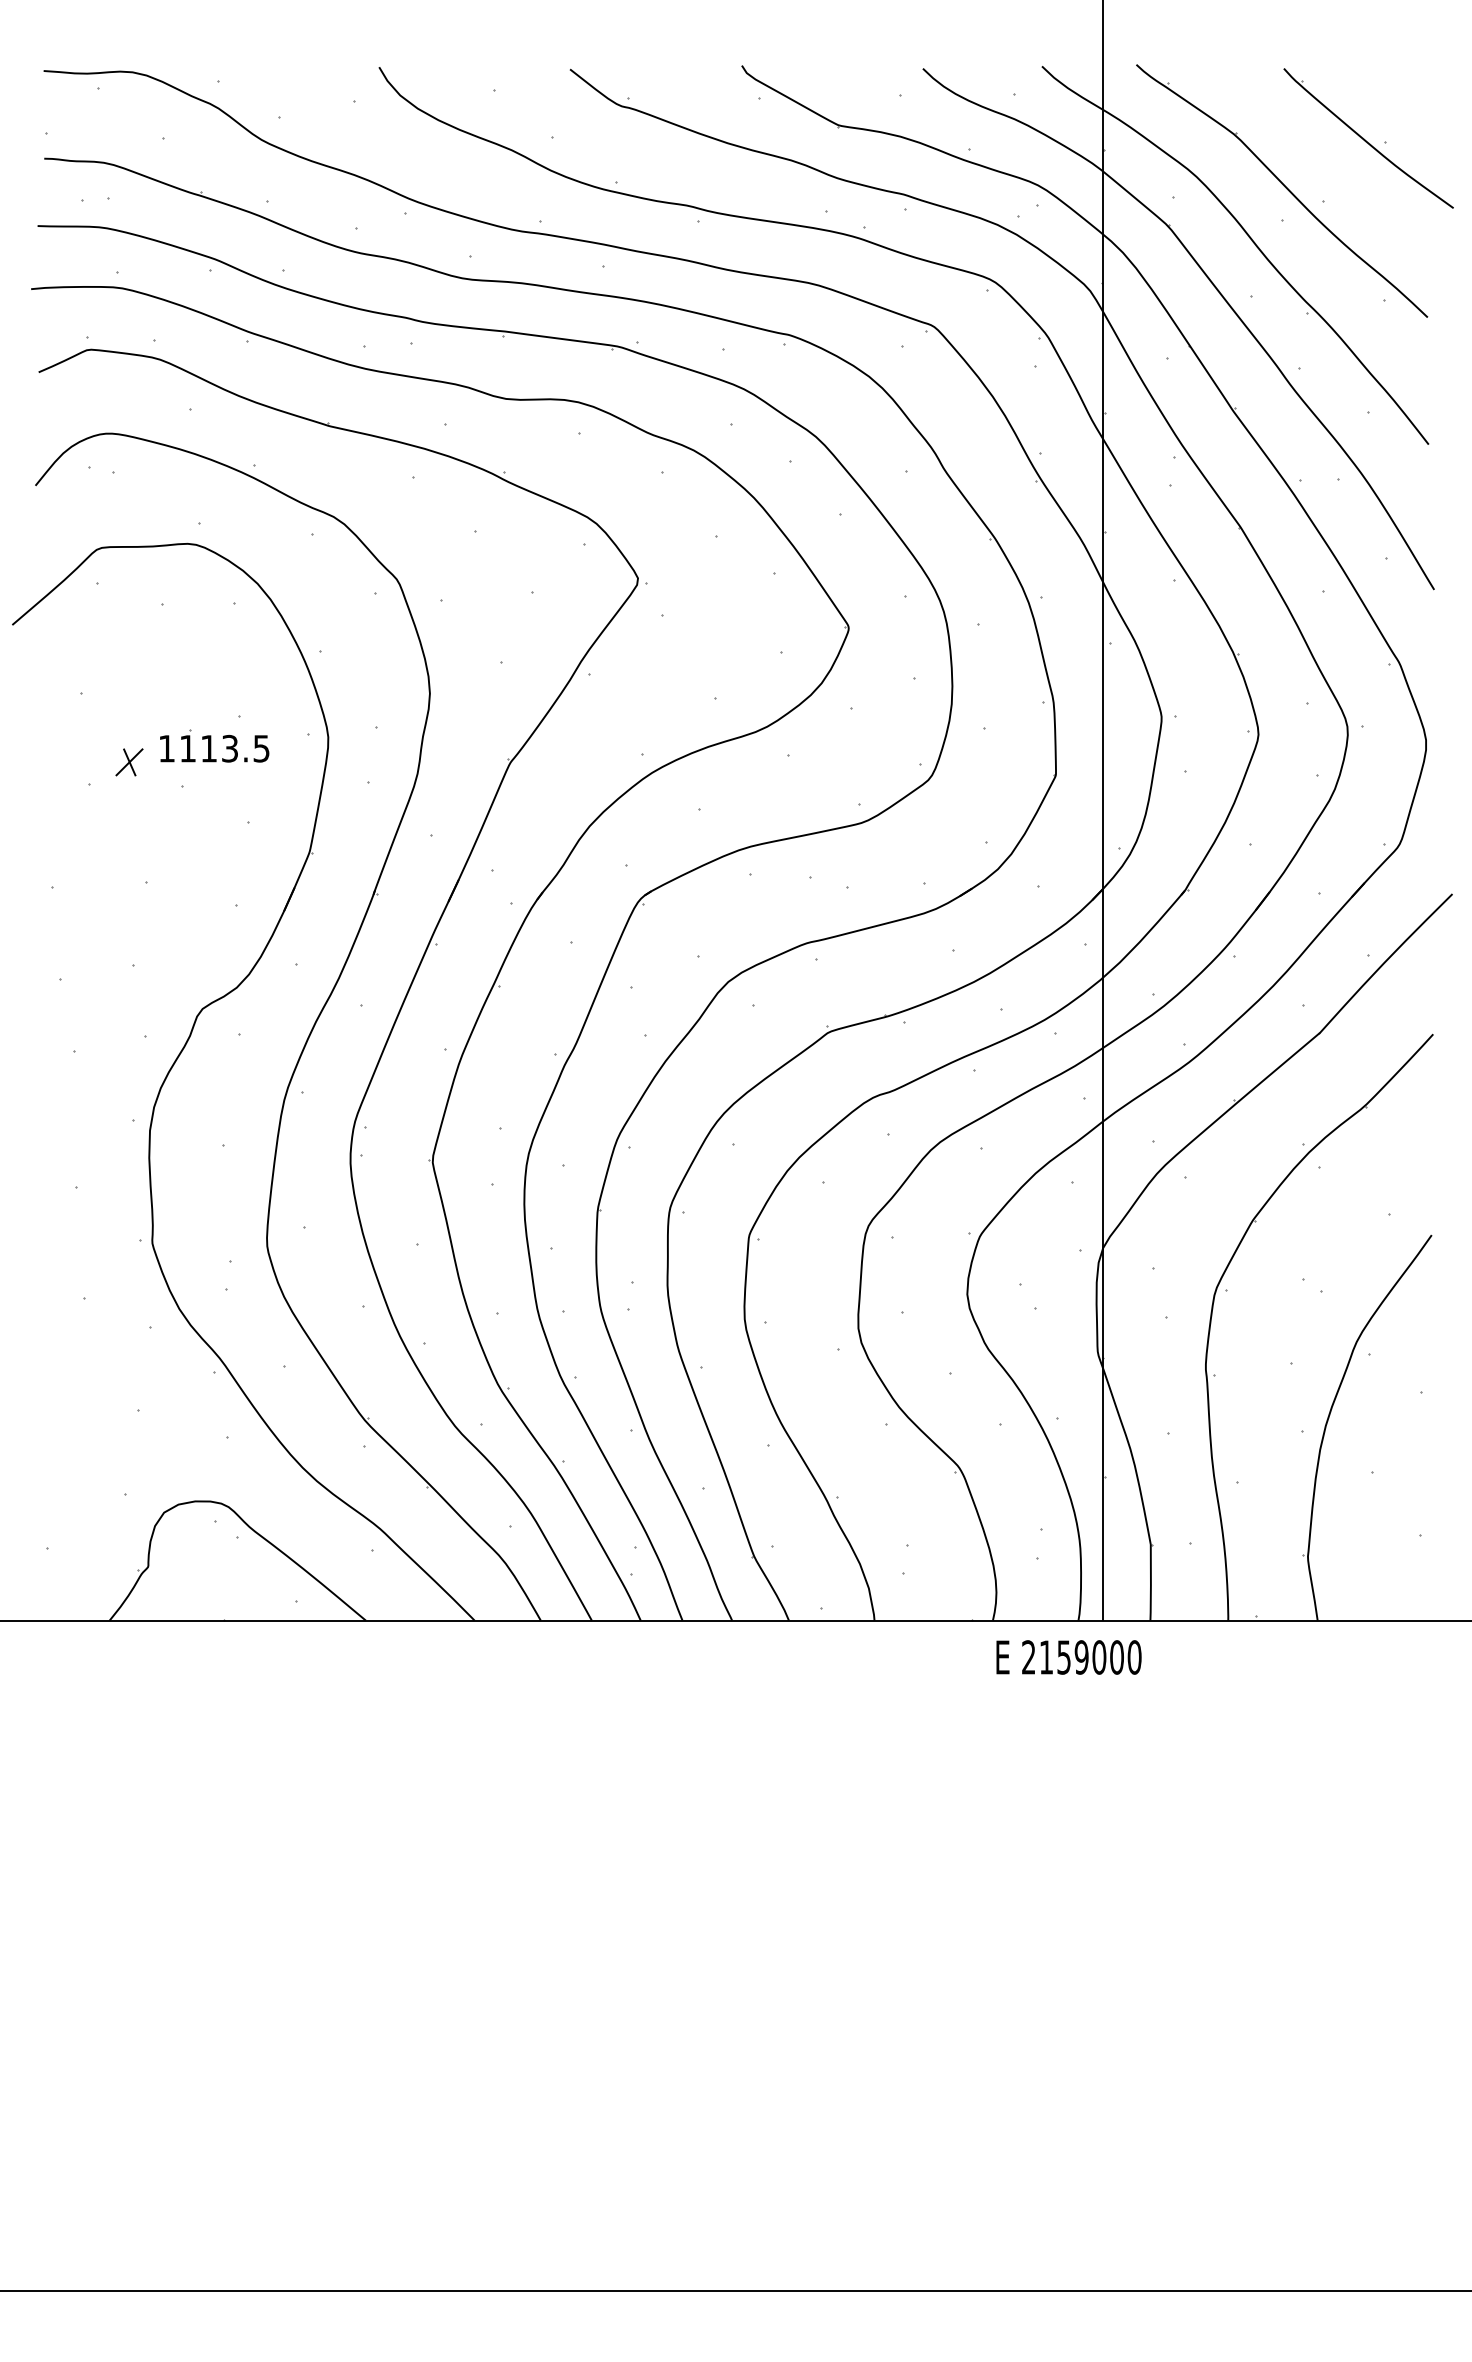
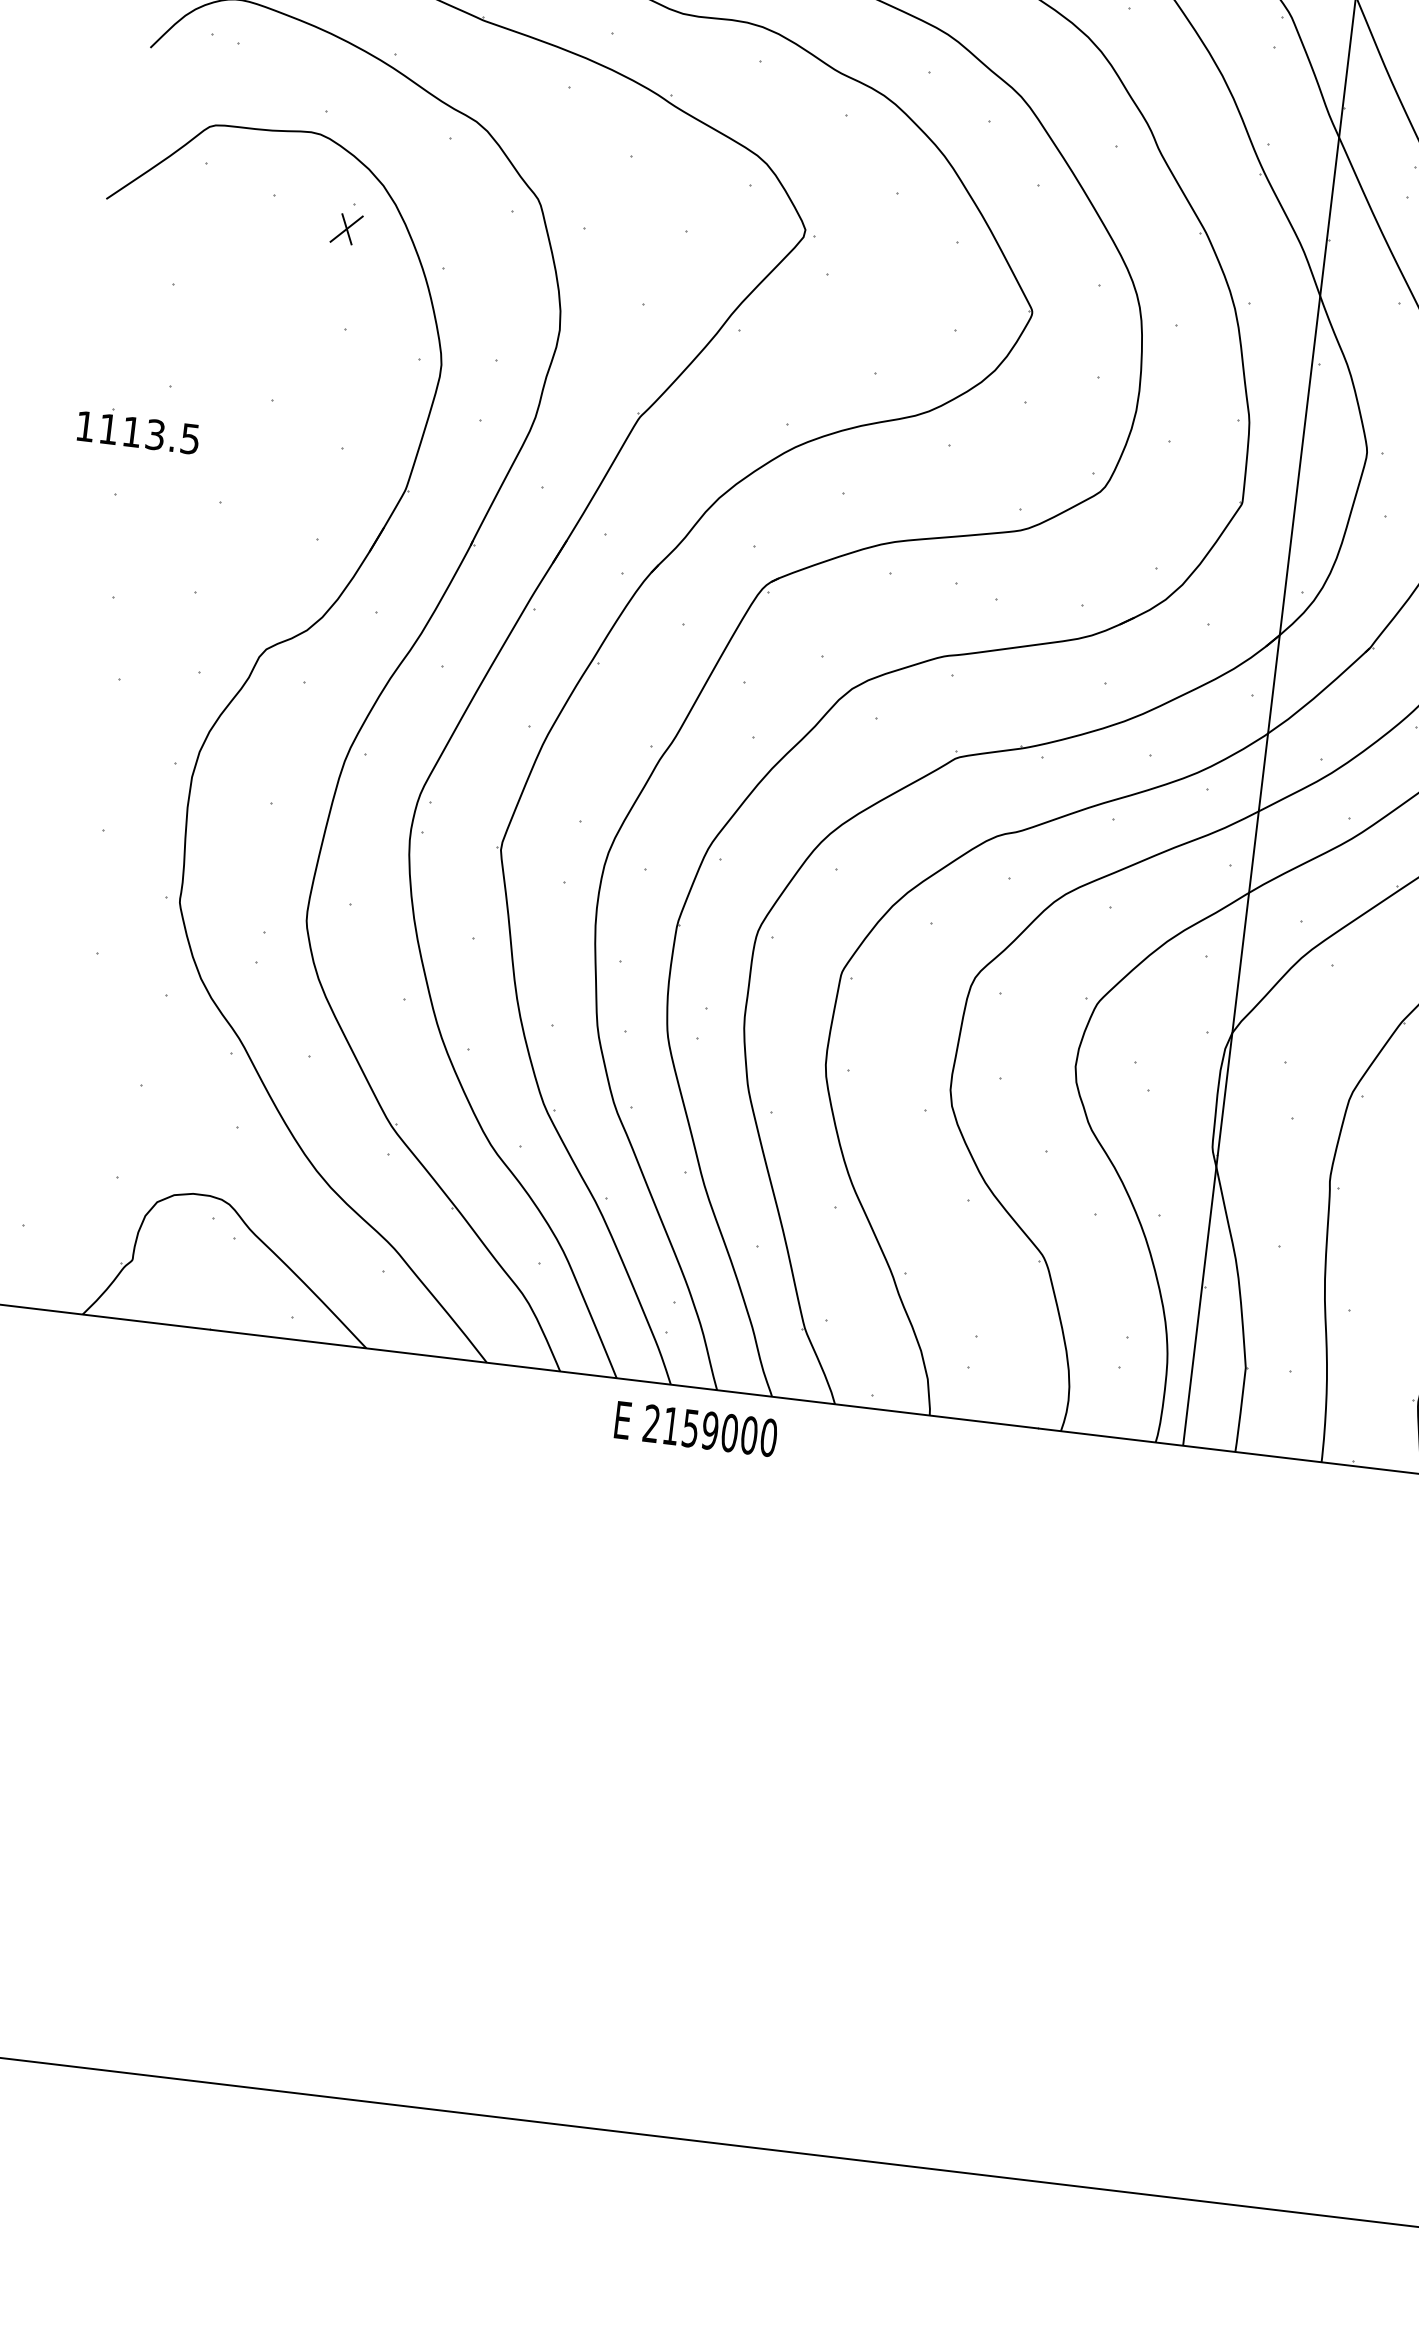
part: (214, 745) -> (138, 429), moved
part: (129, 762) -> (346, 229), moved
text: (1068, 1657) -> (695, 1429), moved

